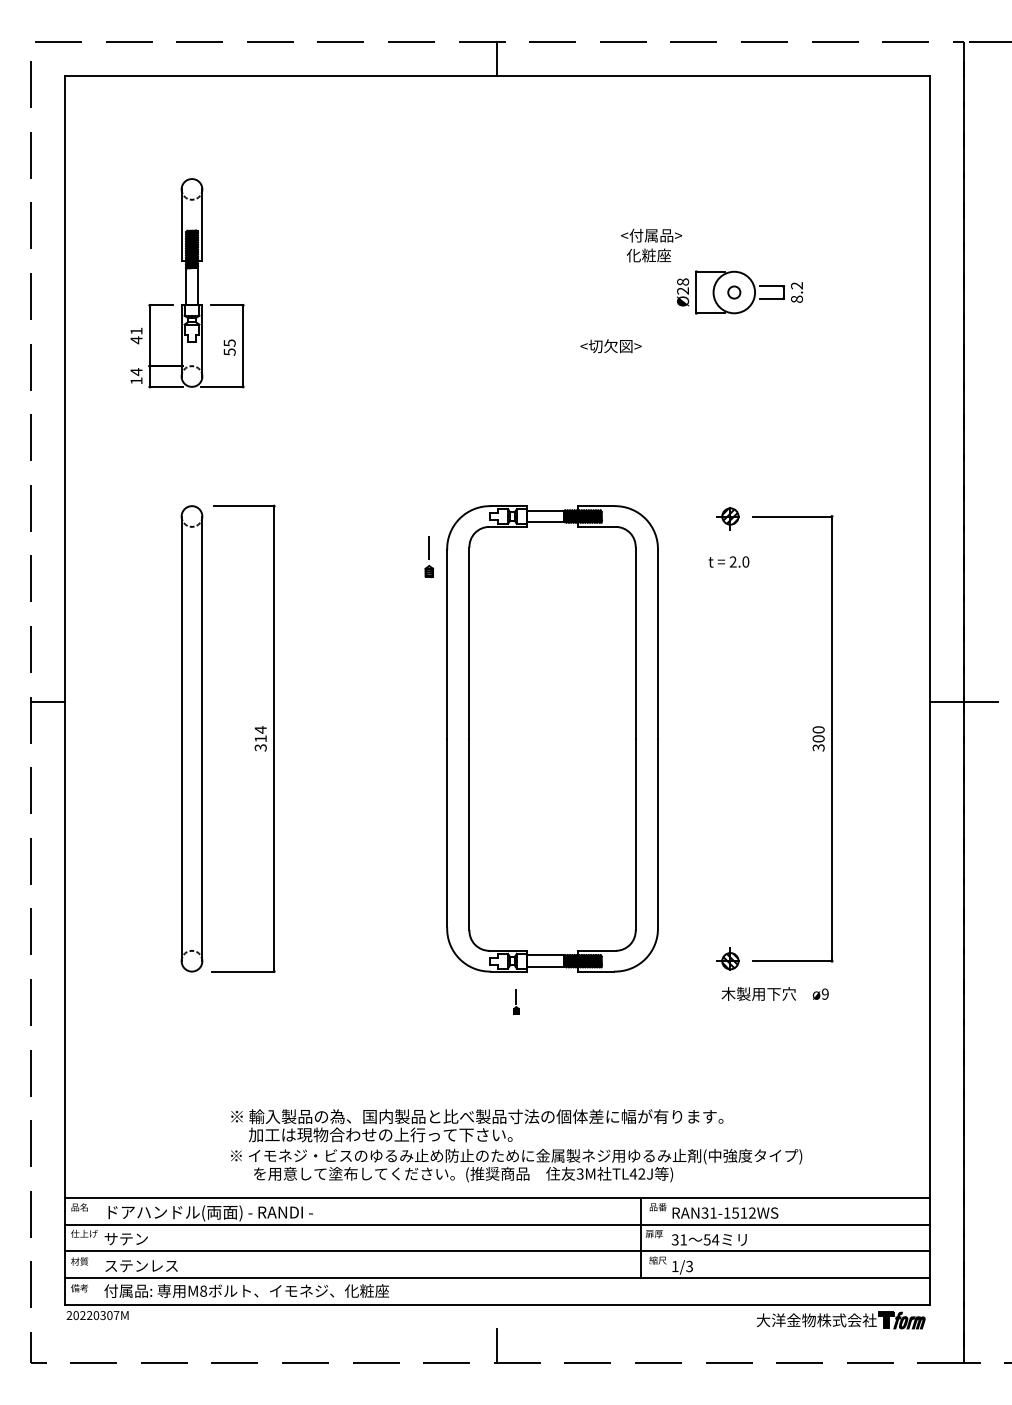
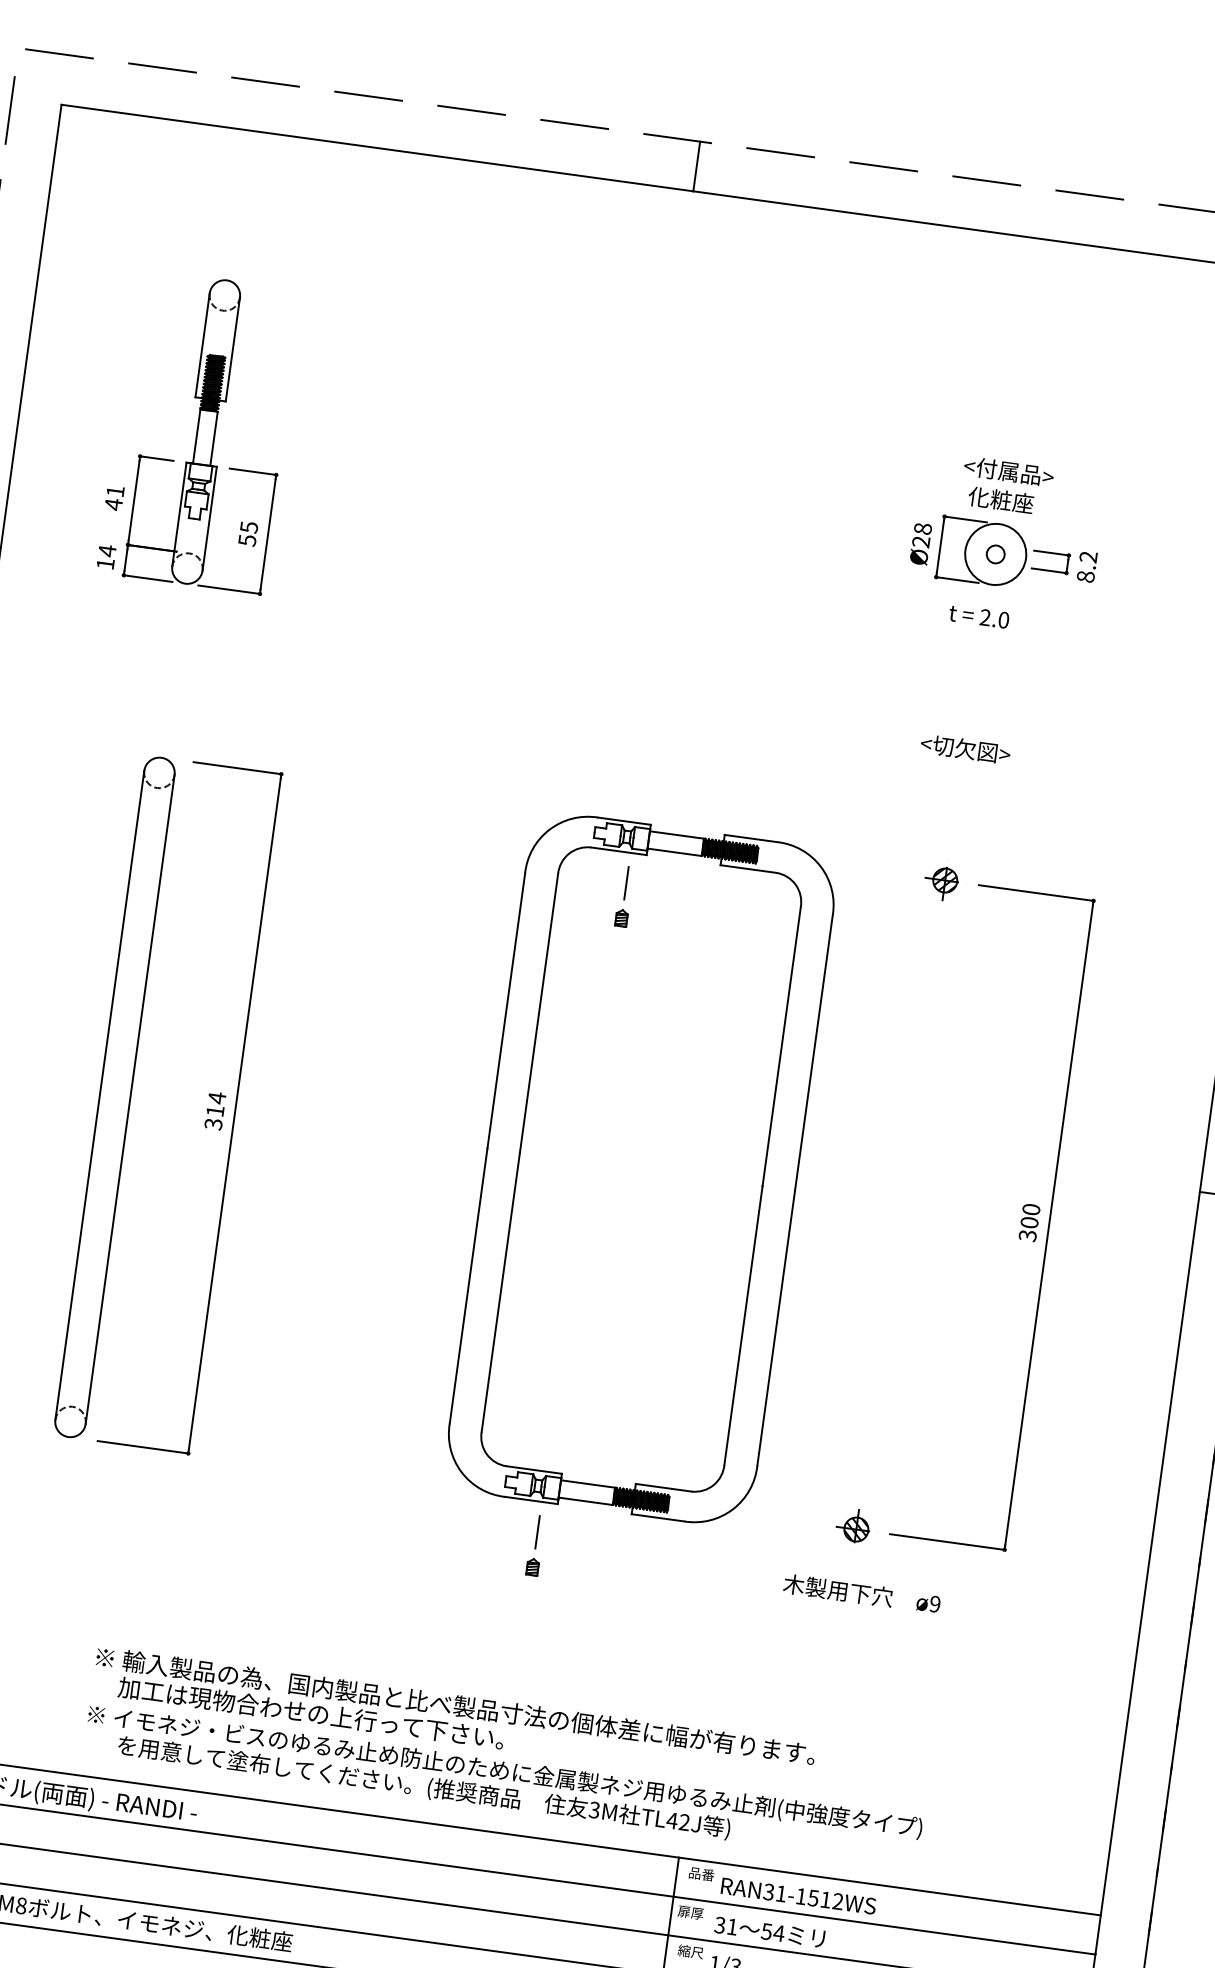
text: (651, 245) -> (1006, 486), moved
text: (610, 346) -> (964, 749), moved
part: (429, 556) -> (625, 896), moved
text: (728, 561) -> (978, 615), moved
text: (774, 993) -> (861, 1593), moved
part: (516, 1001) -> (536, 1545), size x1.67

